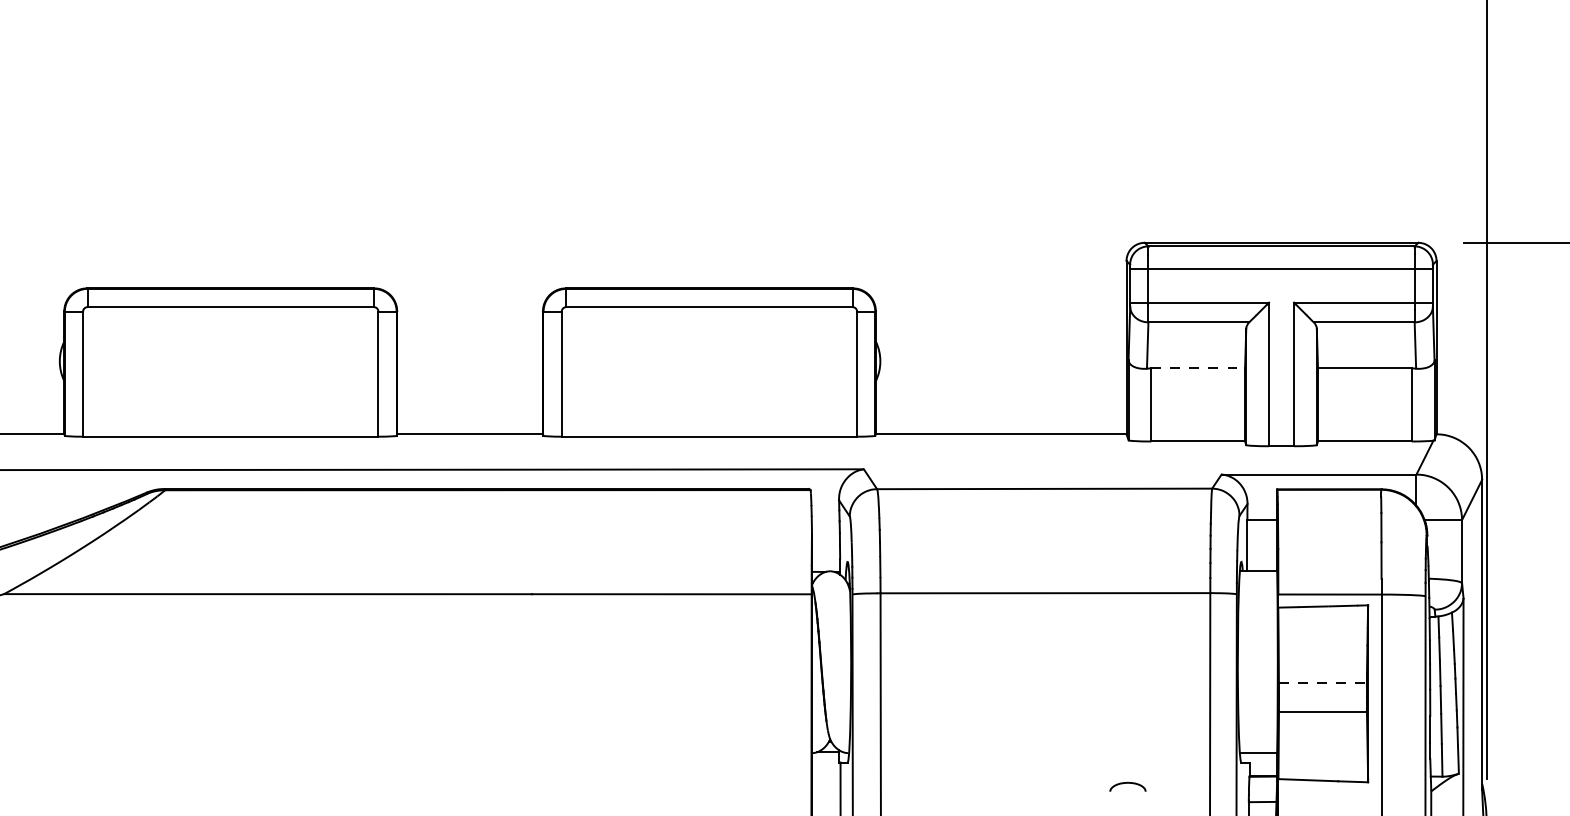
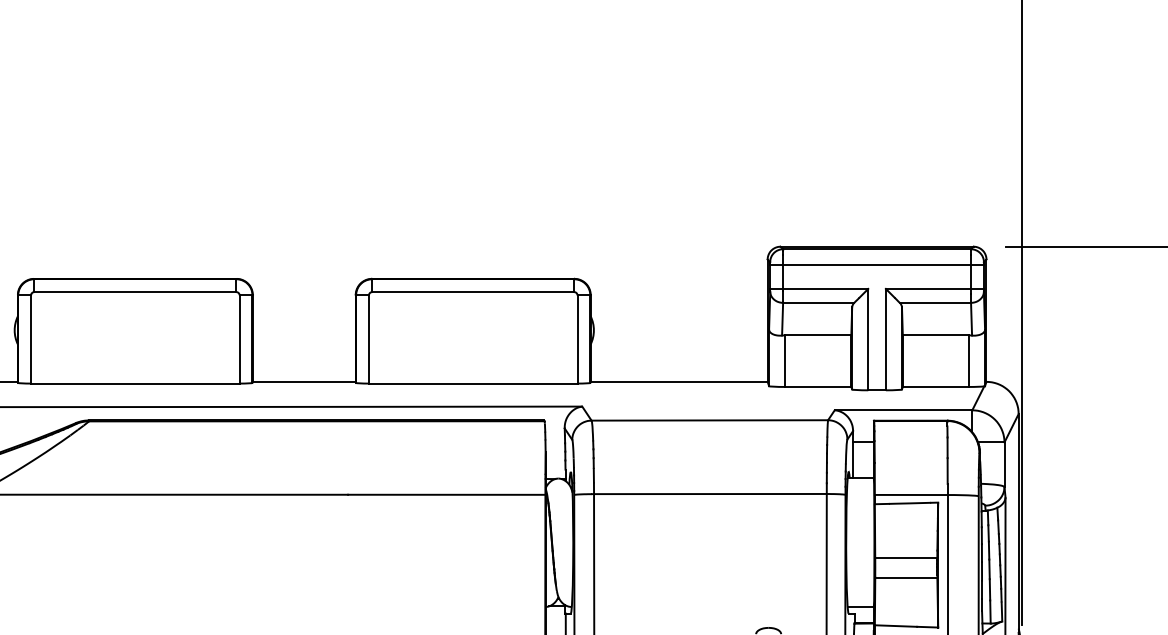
line: (1198, 368) -> (818, 335), dashed -> solid
line: (1323, 683) -> (906, 557), dashed -> solid

